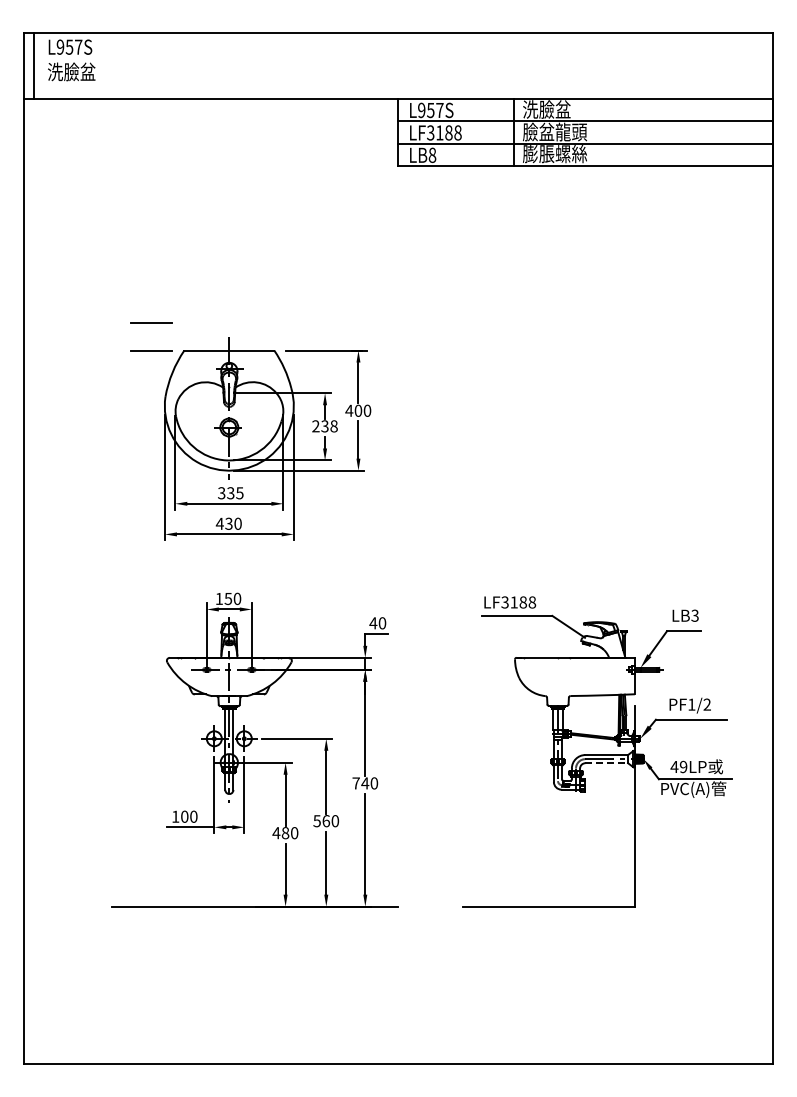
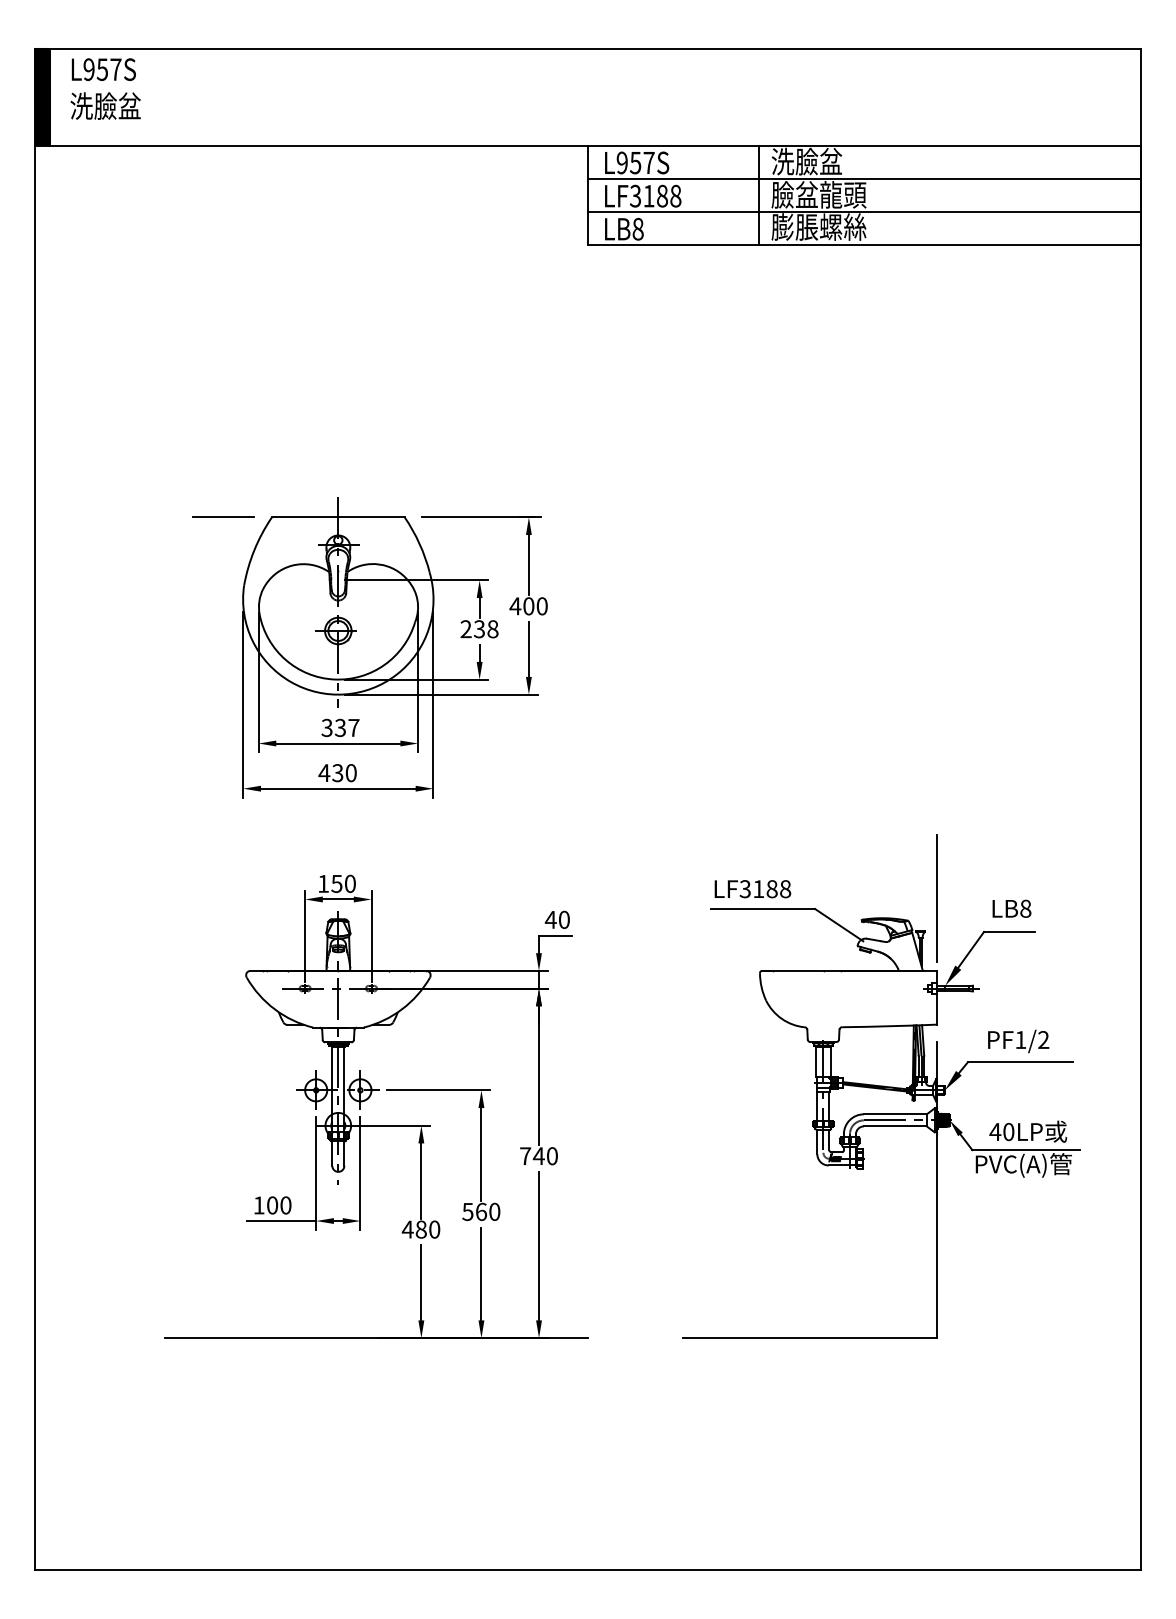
hatch: (28, 65) -> (41, 96), added
line: (151, 322) -> (223, 475), removed
text: (239, 493) -> (353, 728), 335 -> 337
line: (634, 608) -> (936, 898), added
text: (694, 615) -> (1024, 908), LB3 -> LB8
line: (607, 763) -> (896, 1126), dashed -> solid
text: (683, 767) -> (1008, 1132), 49LP -> 40LP

